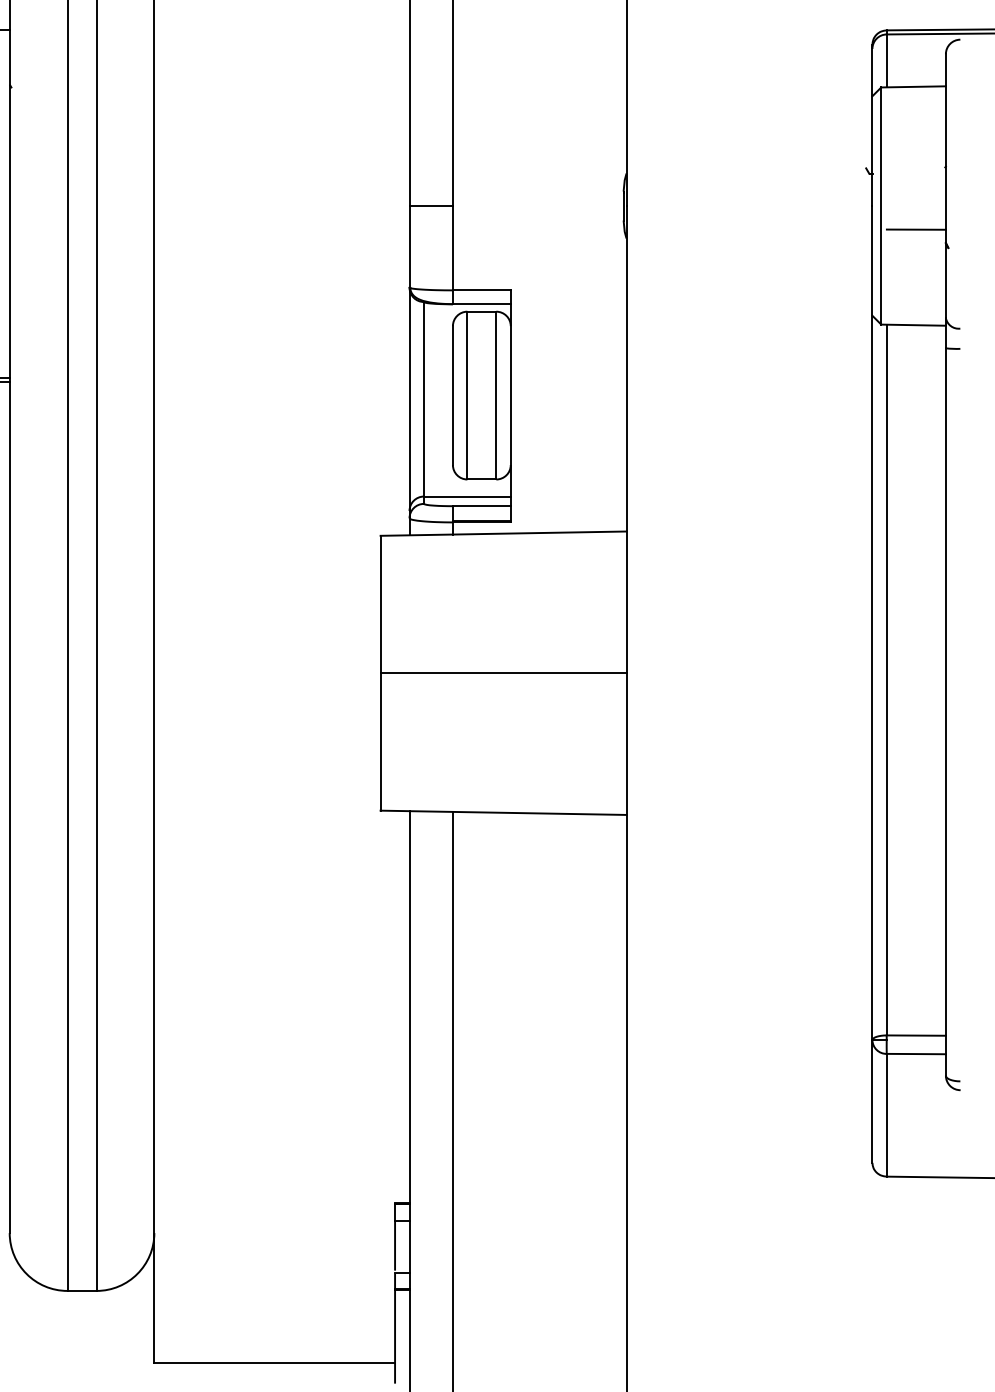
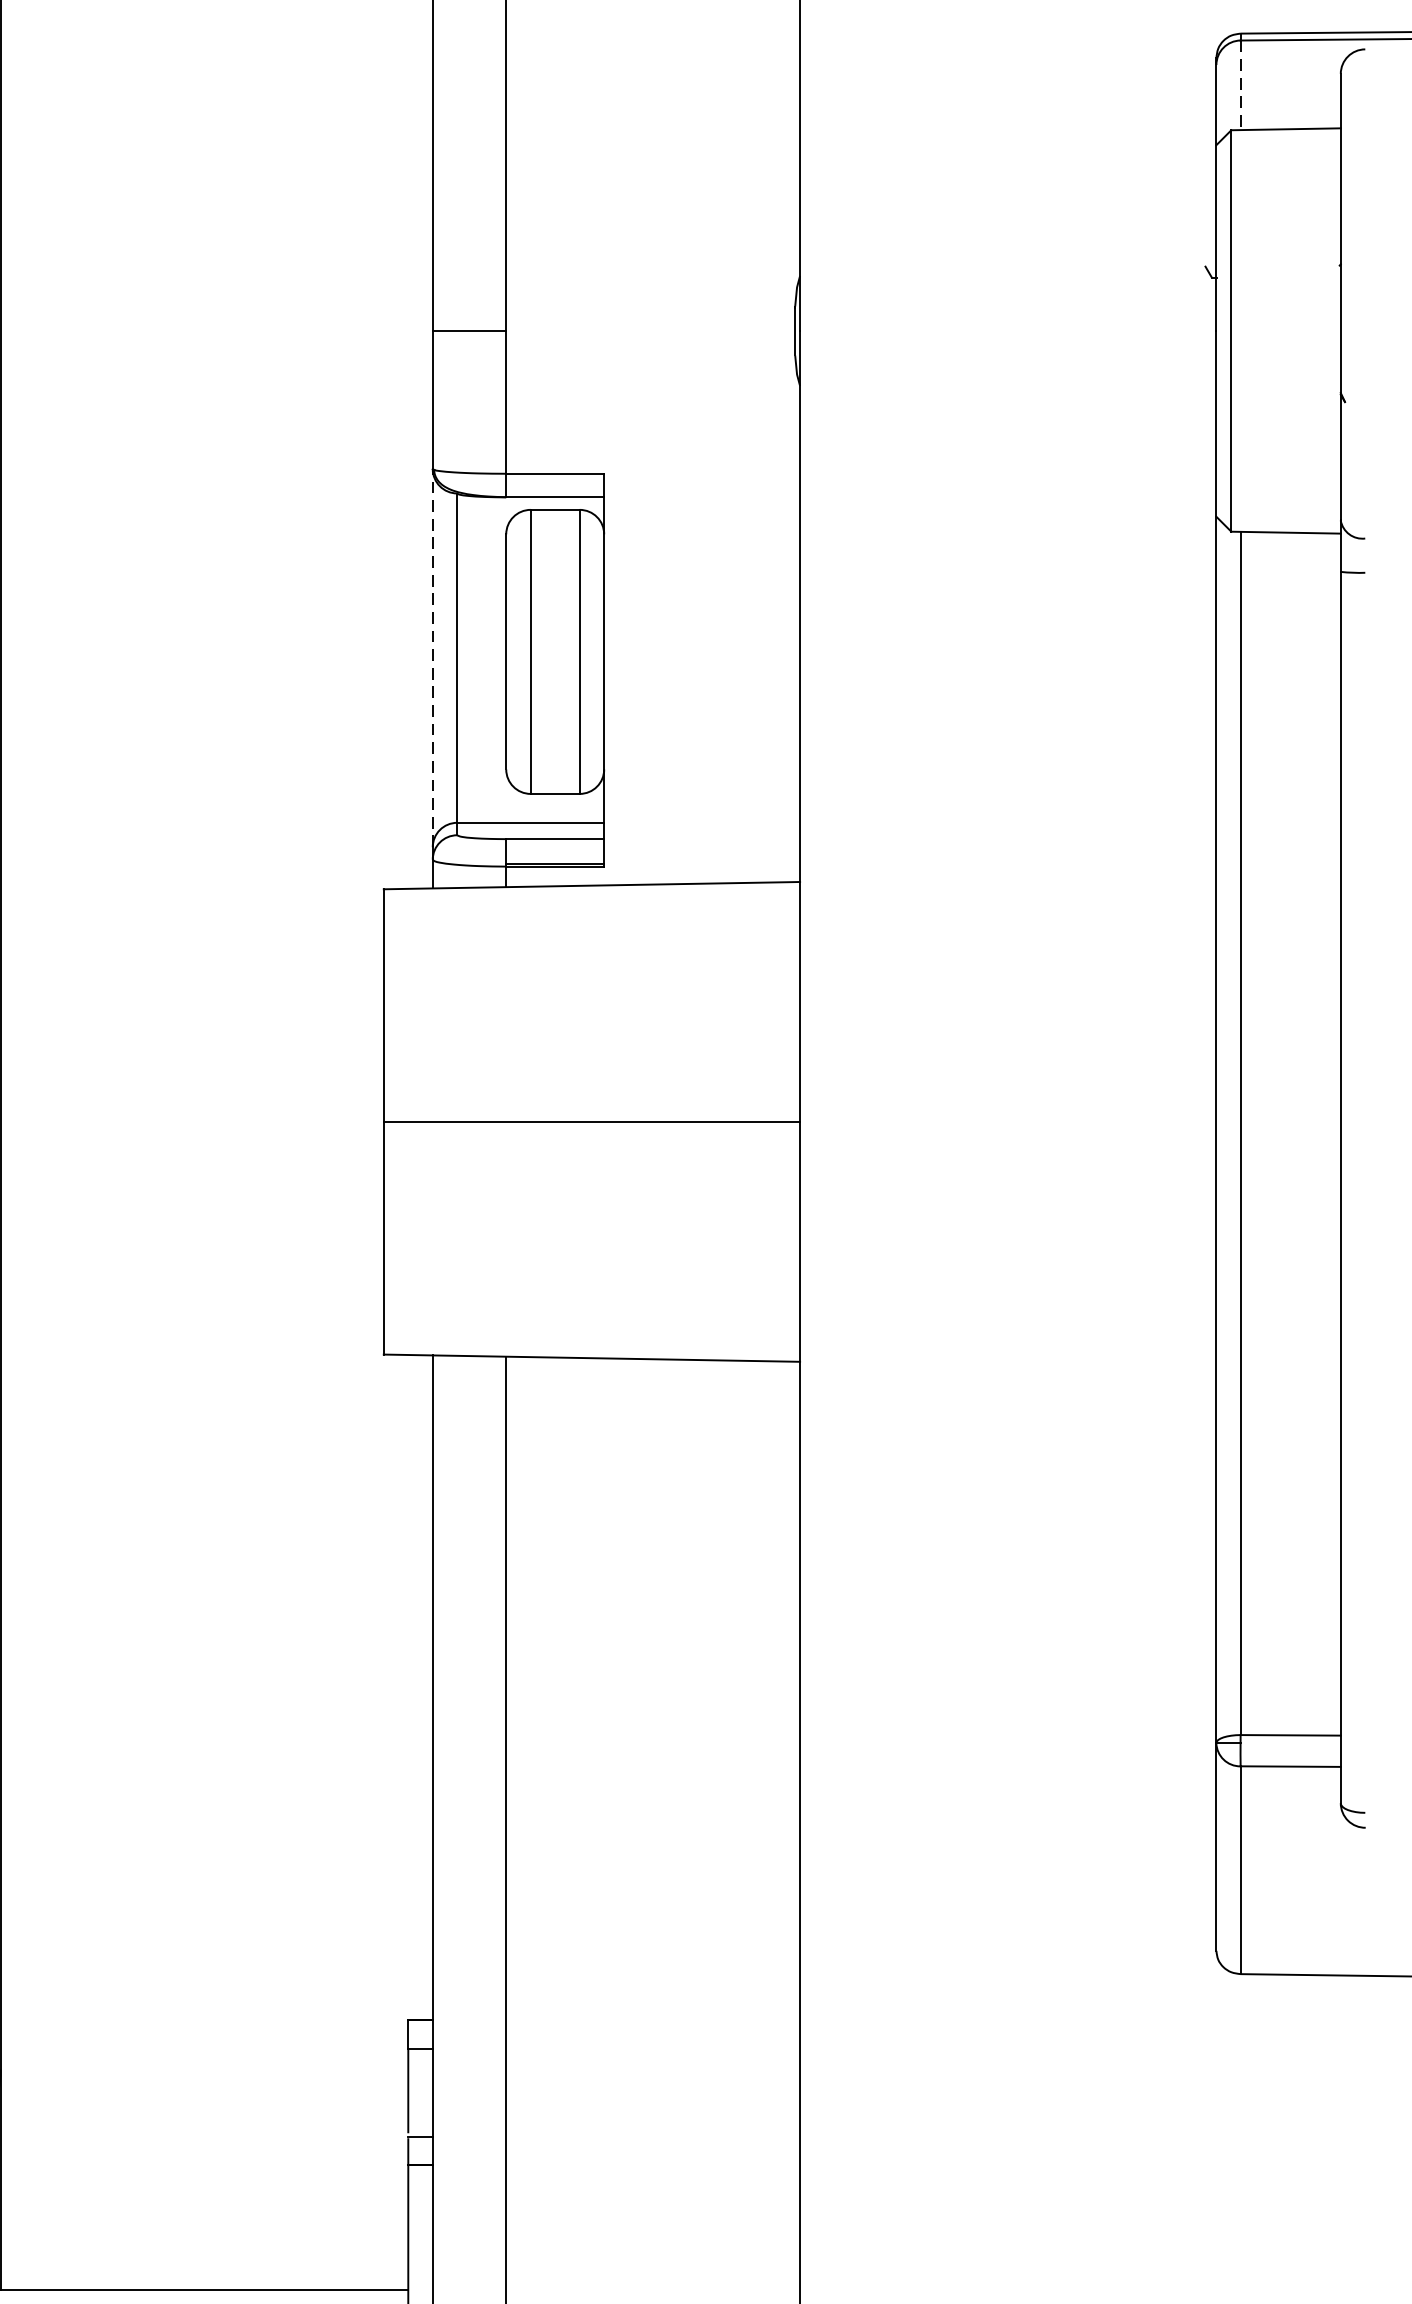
line: (886, 61) -> (1240, 86), solid -> dashed
line: (915, 229) -> (1289, 370), removed
line: (409, 399) -> (432, 658), solid -> dashed

